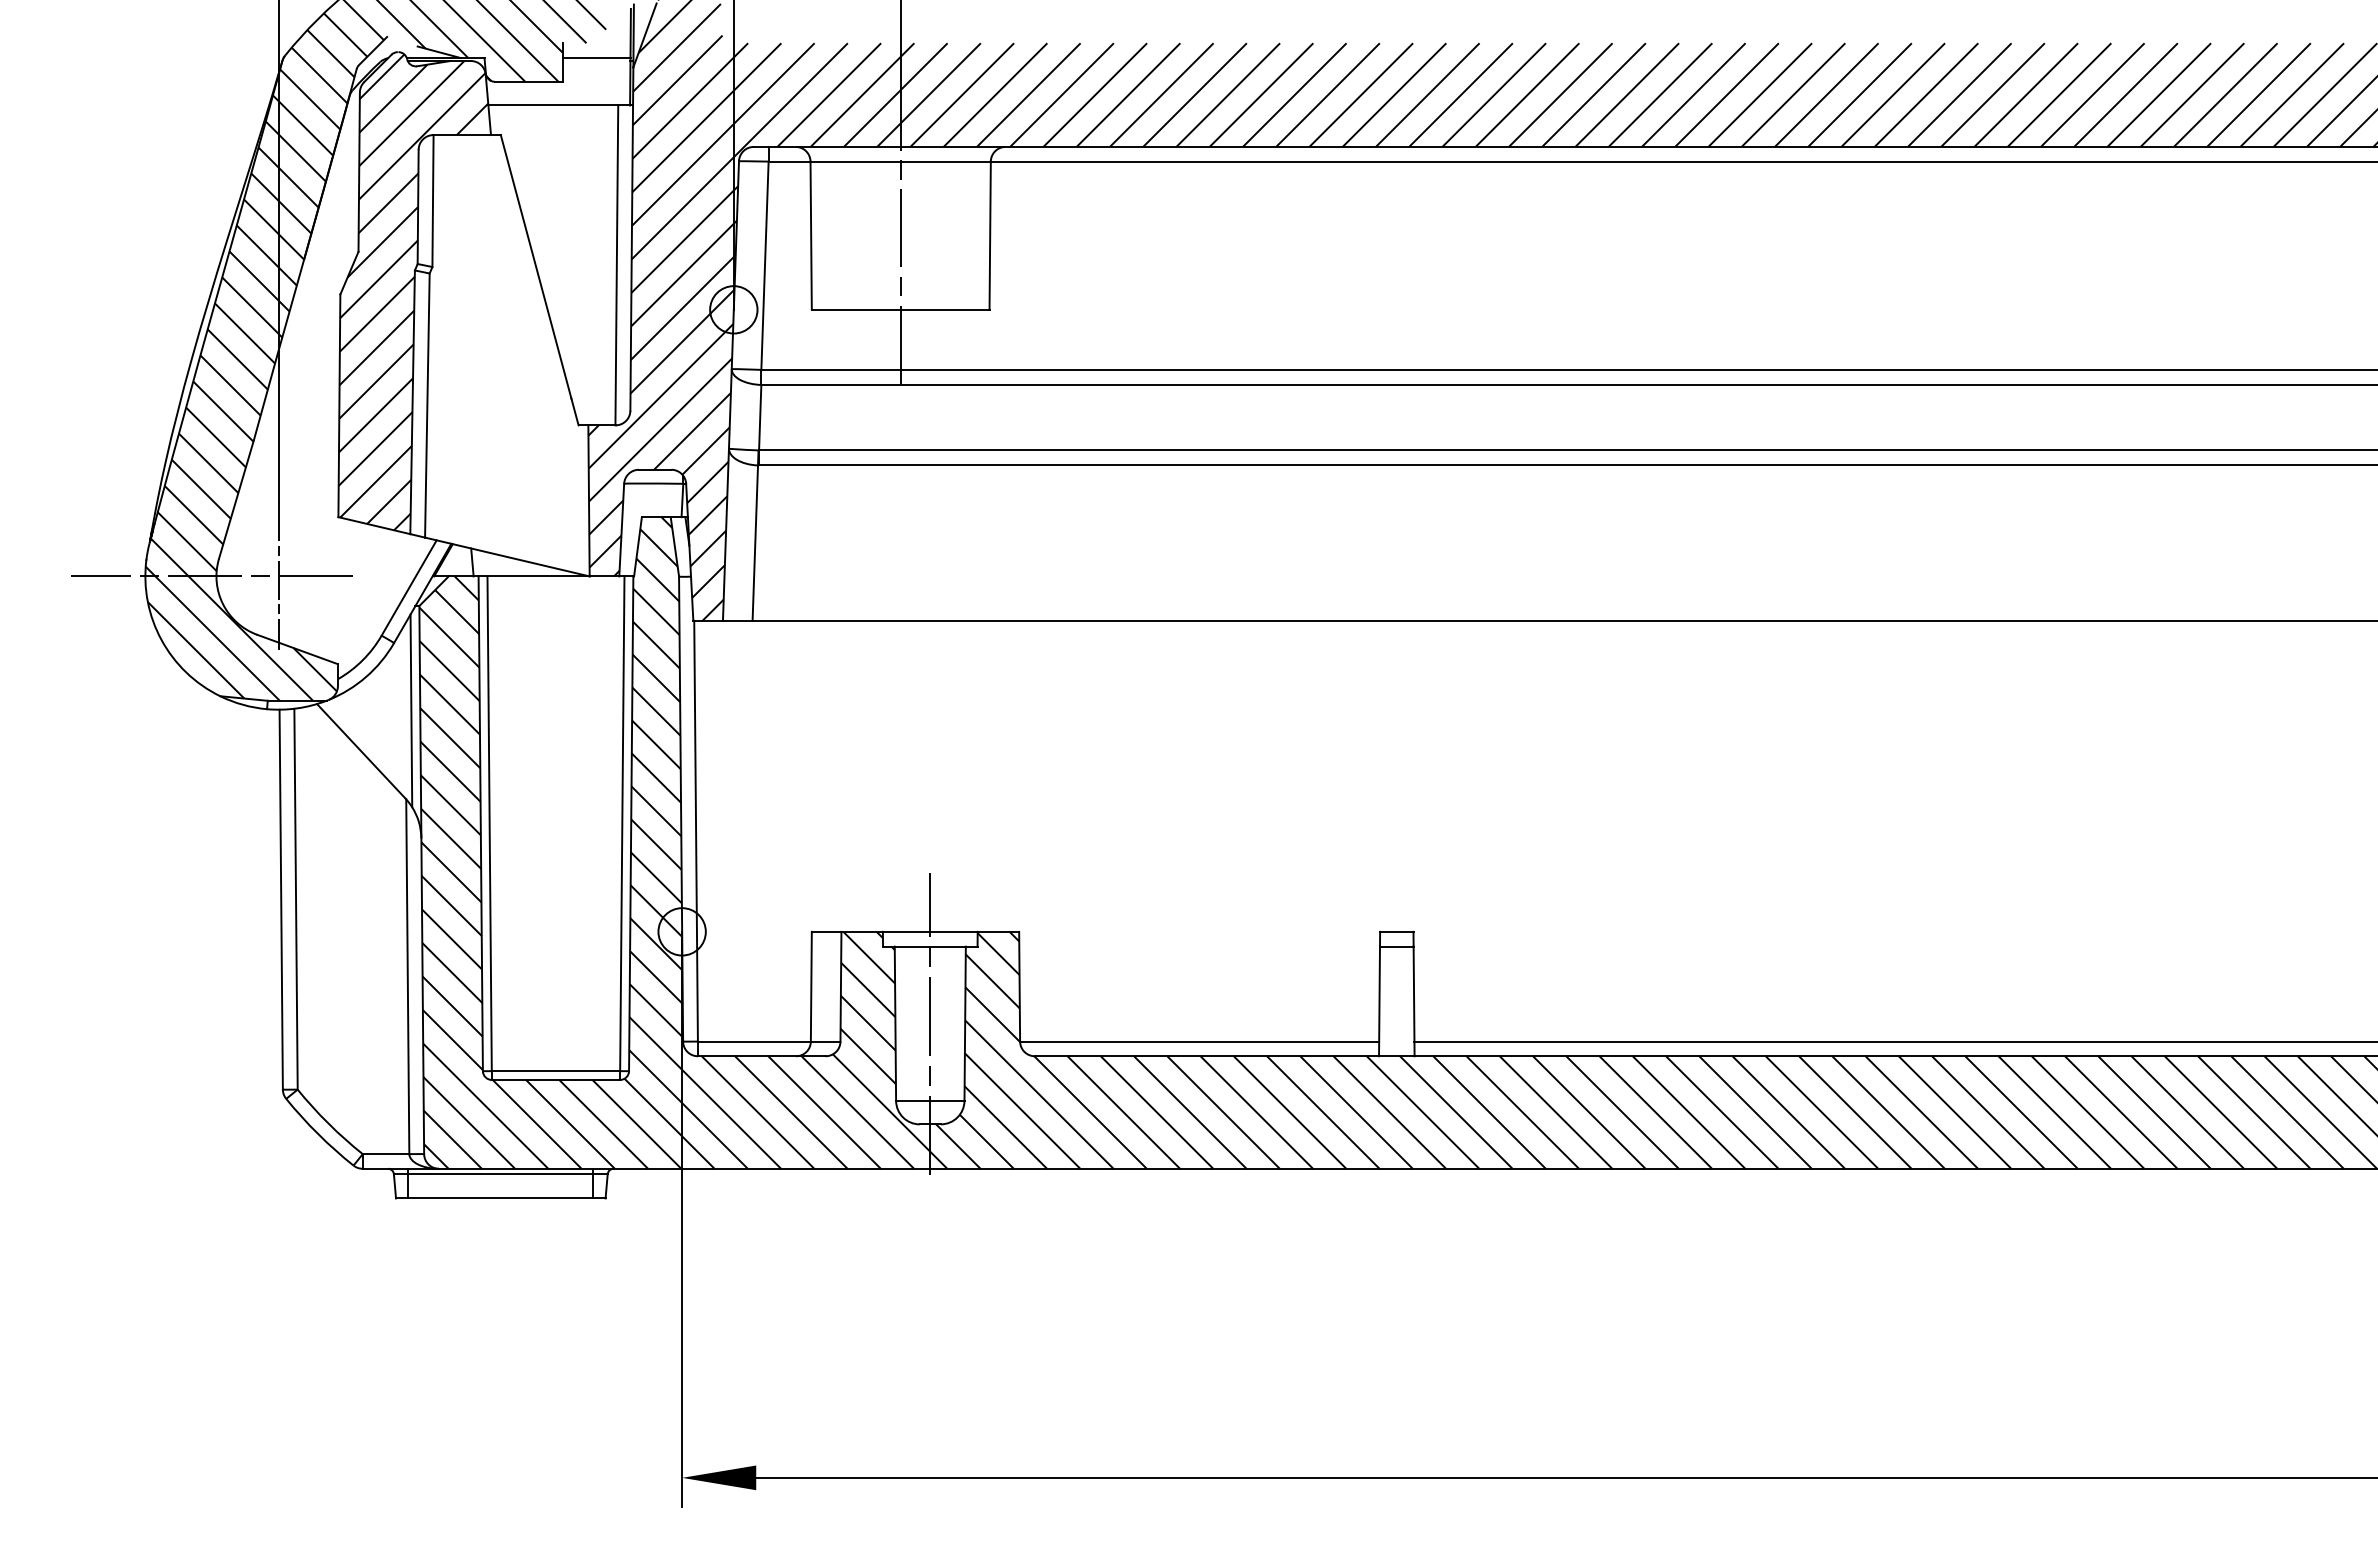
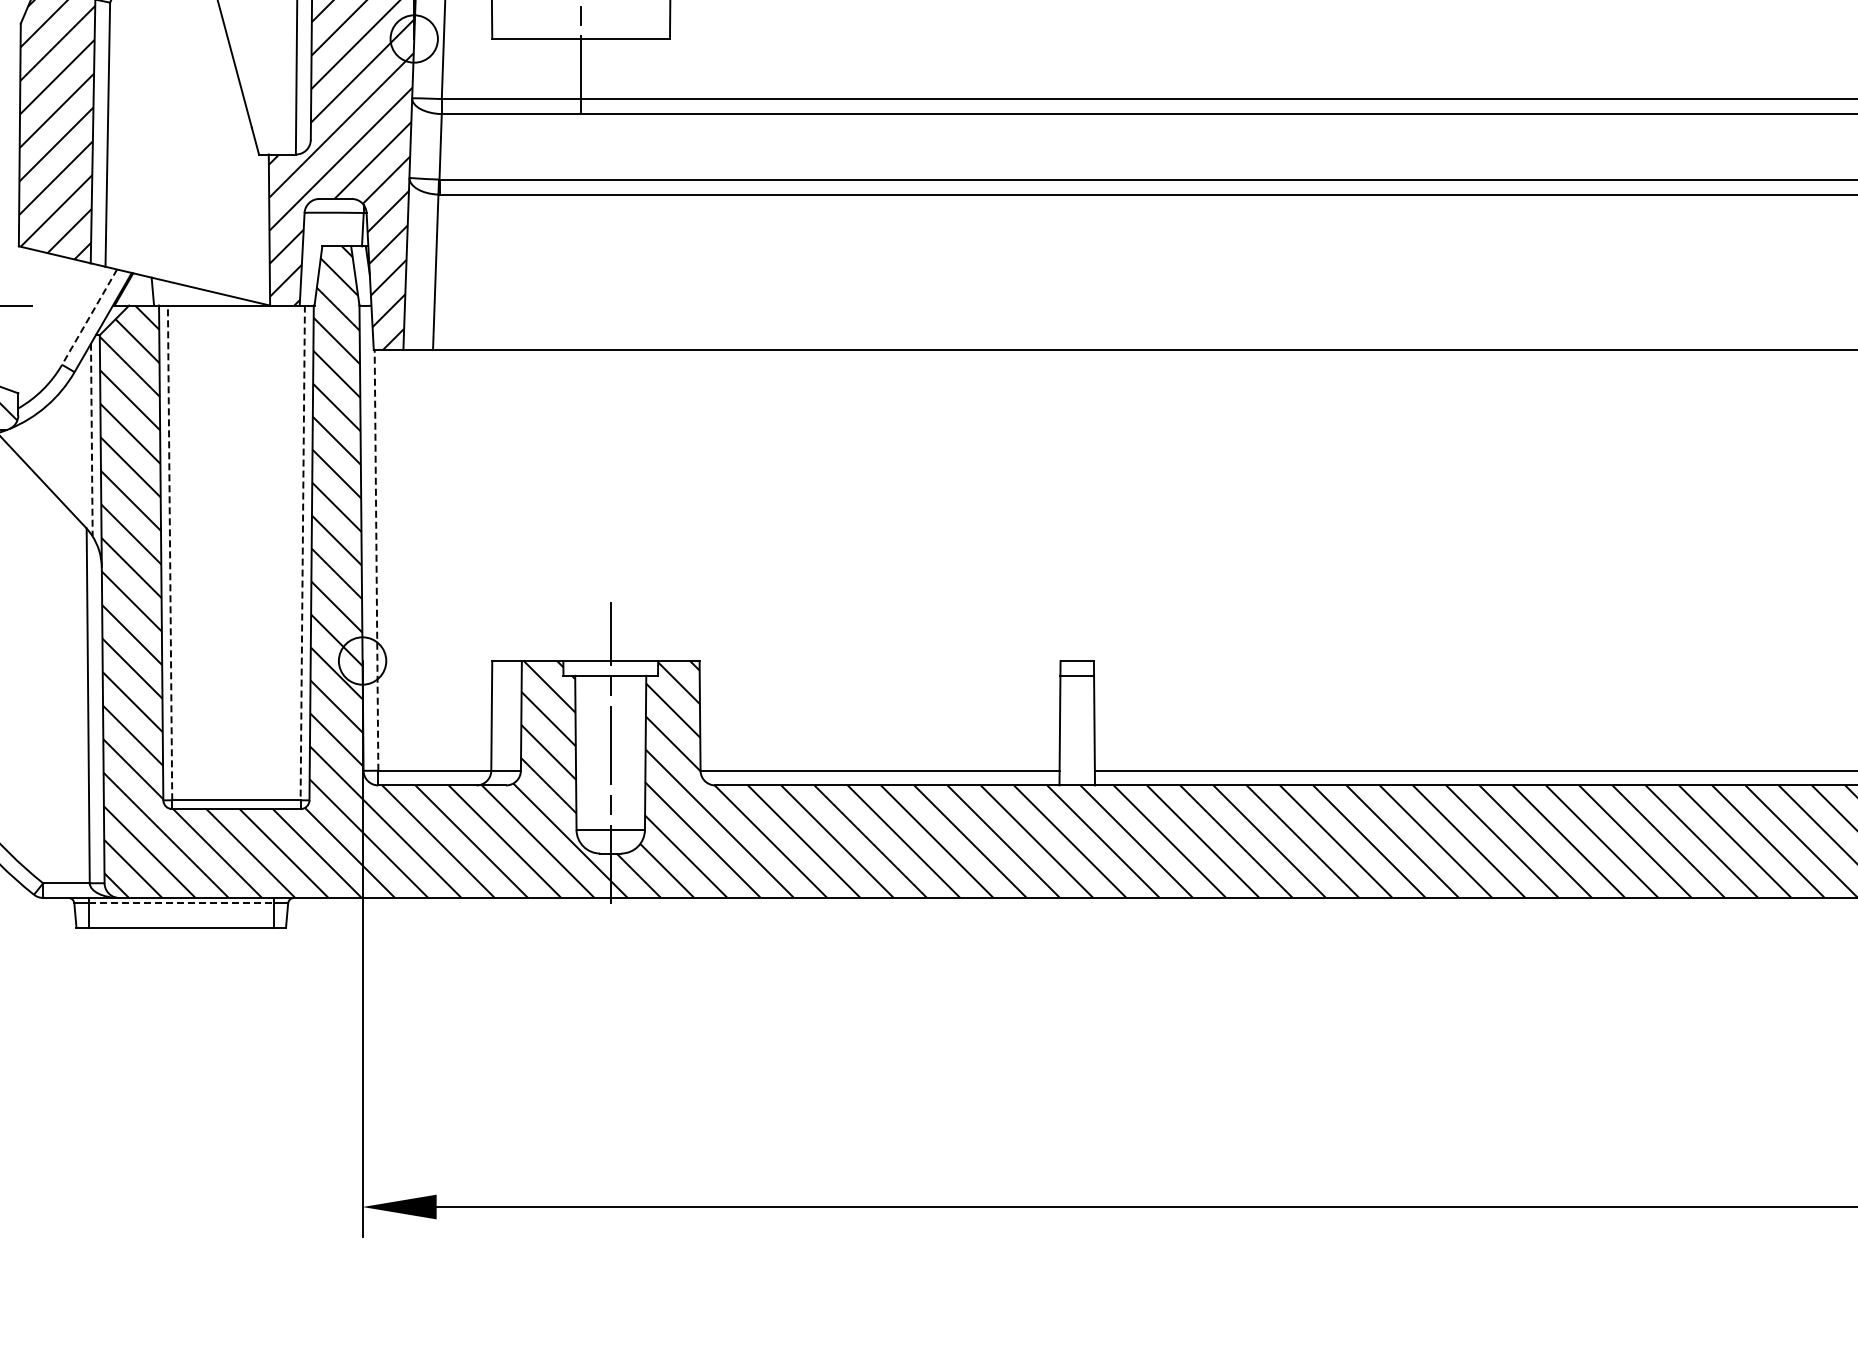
line: (408, 588) -> (88, 317), solid -> dashed
line: (411, 711) -> (91, 440), solid -> dashed
line: (489, 823) -> (169, 552), solid -> dashed
line: (622, 824) -> (302, 553), solid -> dashed
line: (696, 830) -> (376, 559), solid -> dashed
line: (500, 1174) -> (180, 903), solid -> dashed

